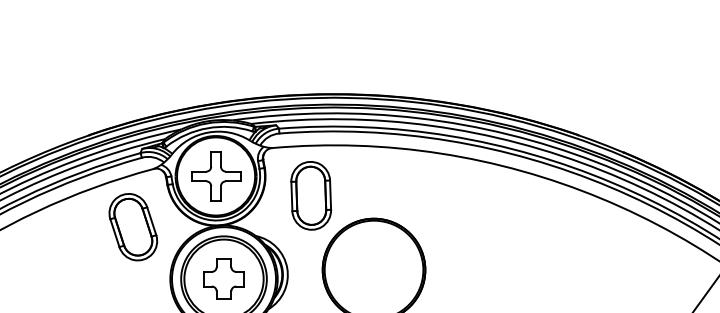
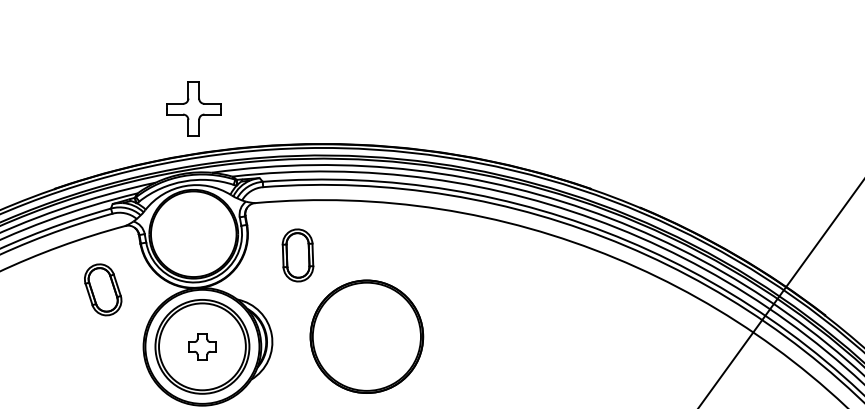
part: (215, 175) -> (193, 108), moved
part: (310, 195) -> (297, 255), size x0.7
part: (133, 226) -> (103, 289), size x0.7
part: (224, 278) -> (202, 346), size x0.6

